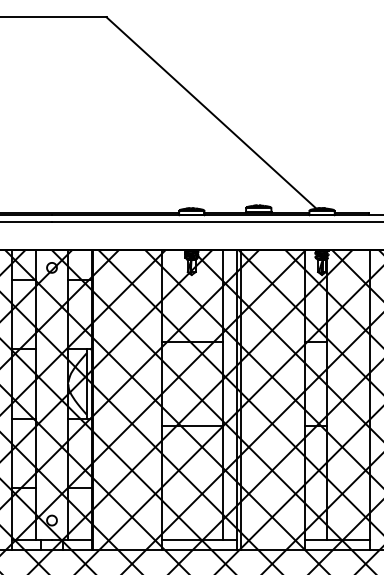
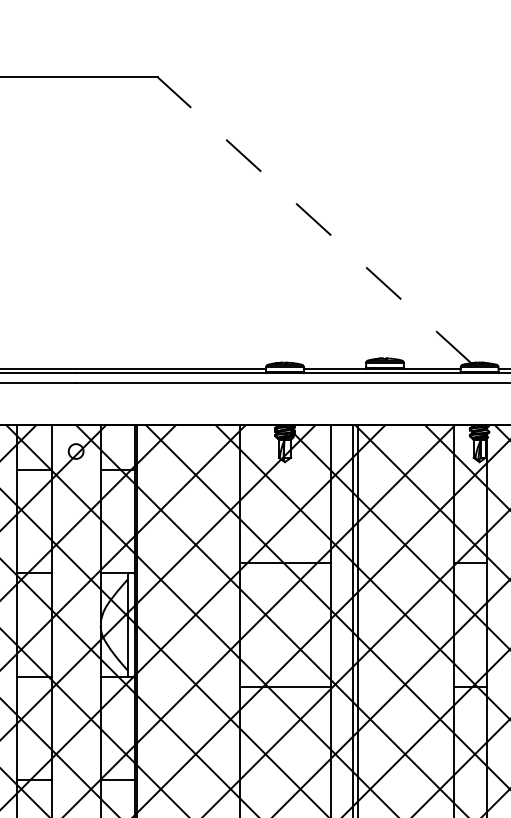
line: (211, 112) -> (314, 219), solid -> dashed

